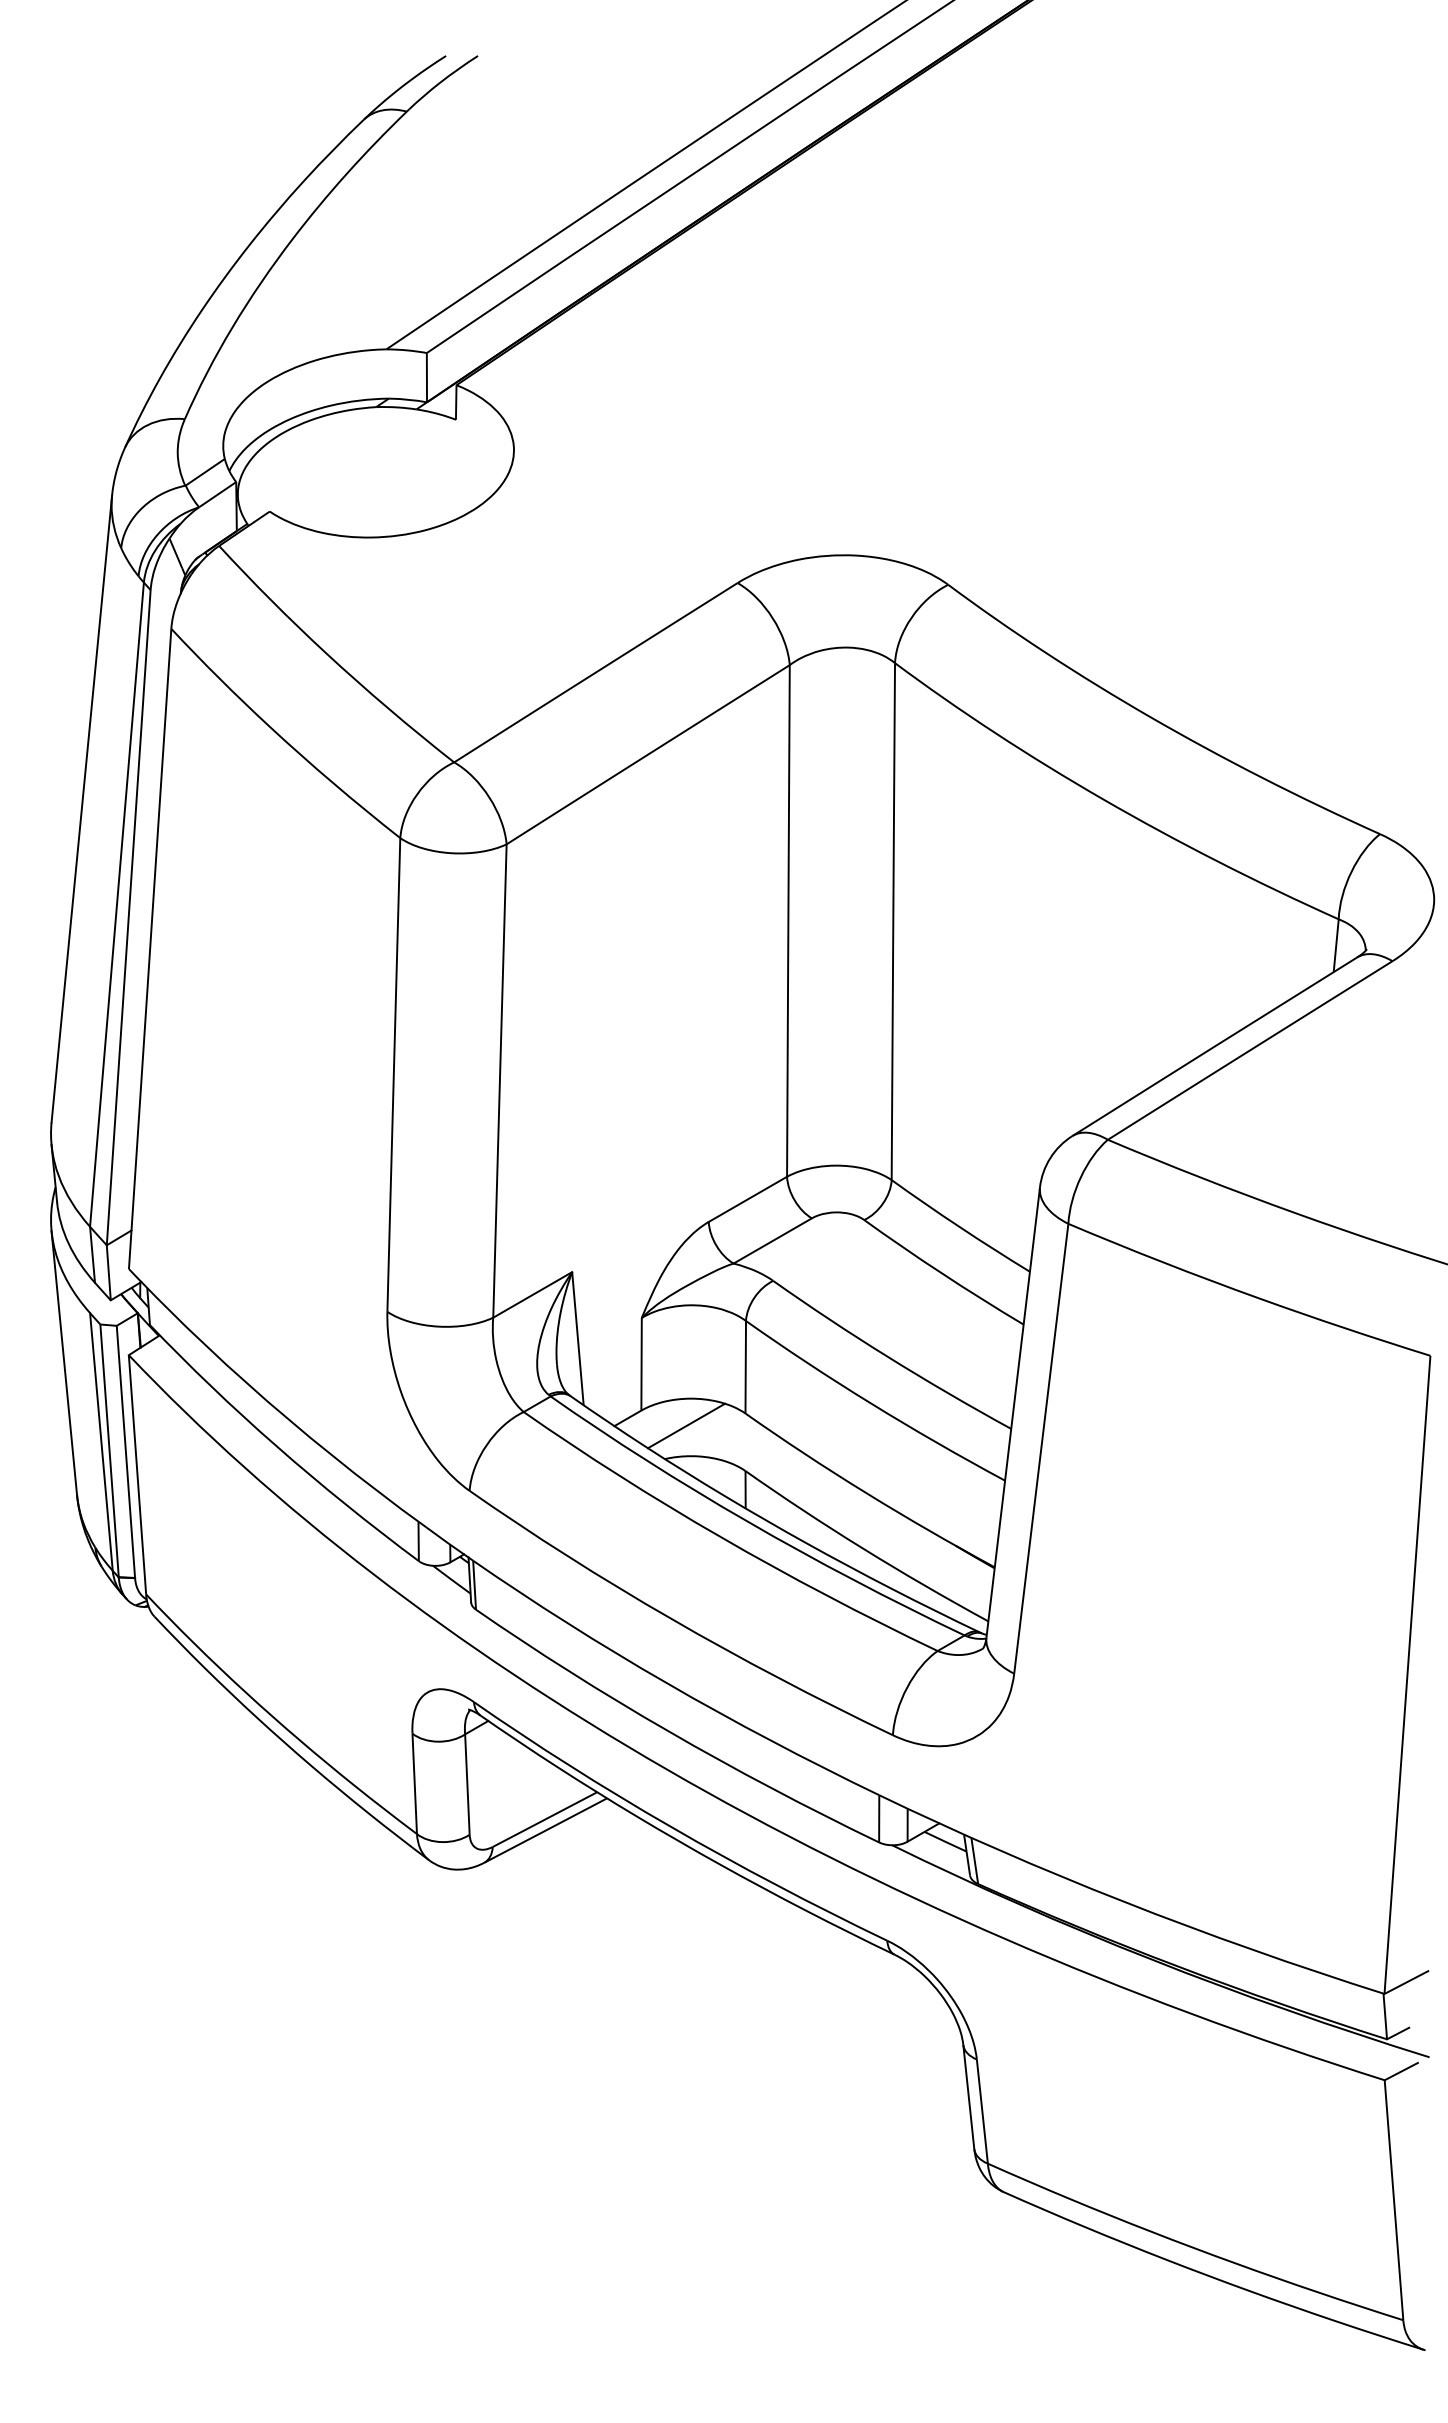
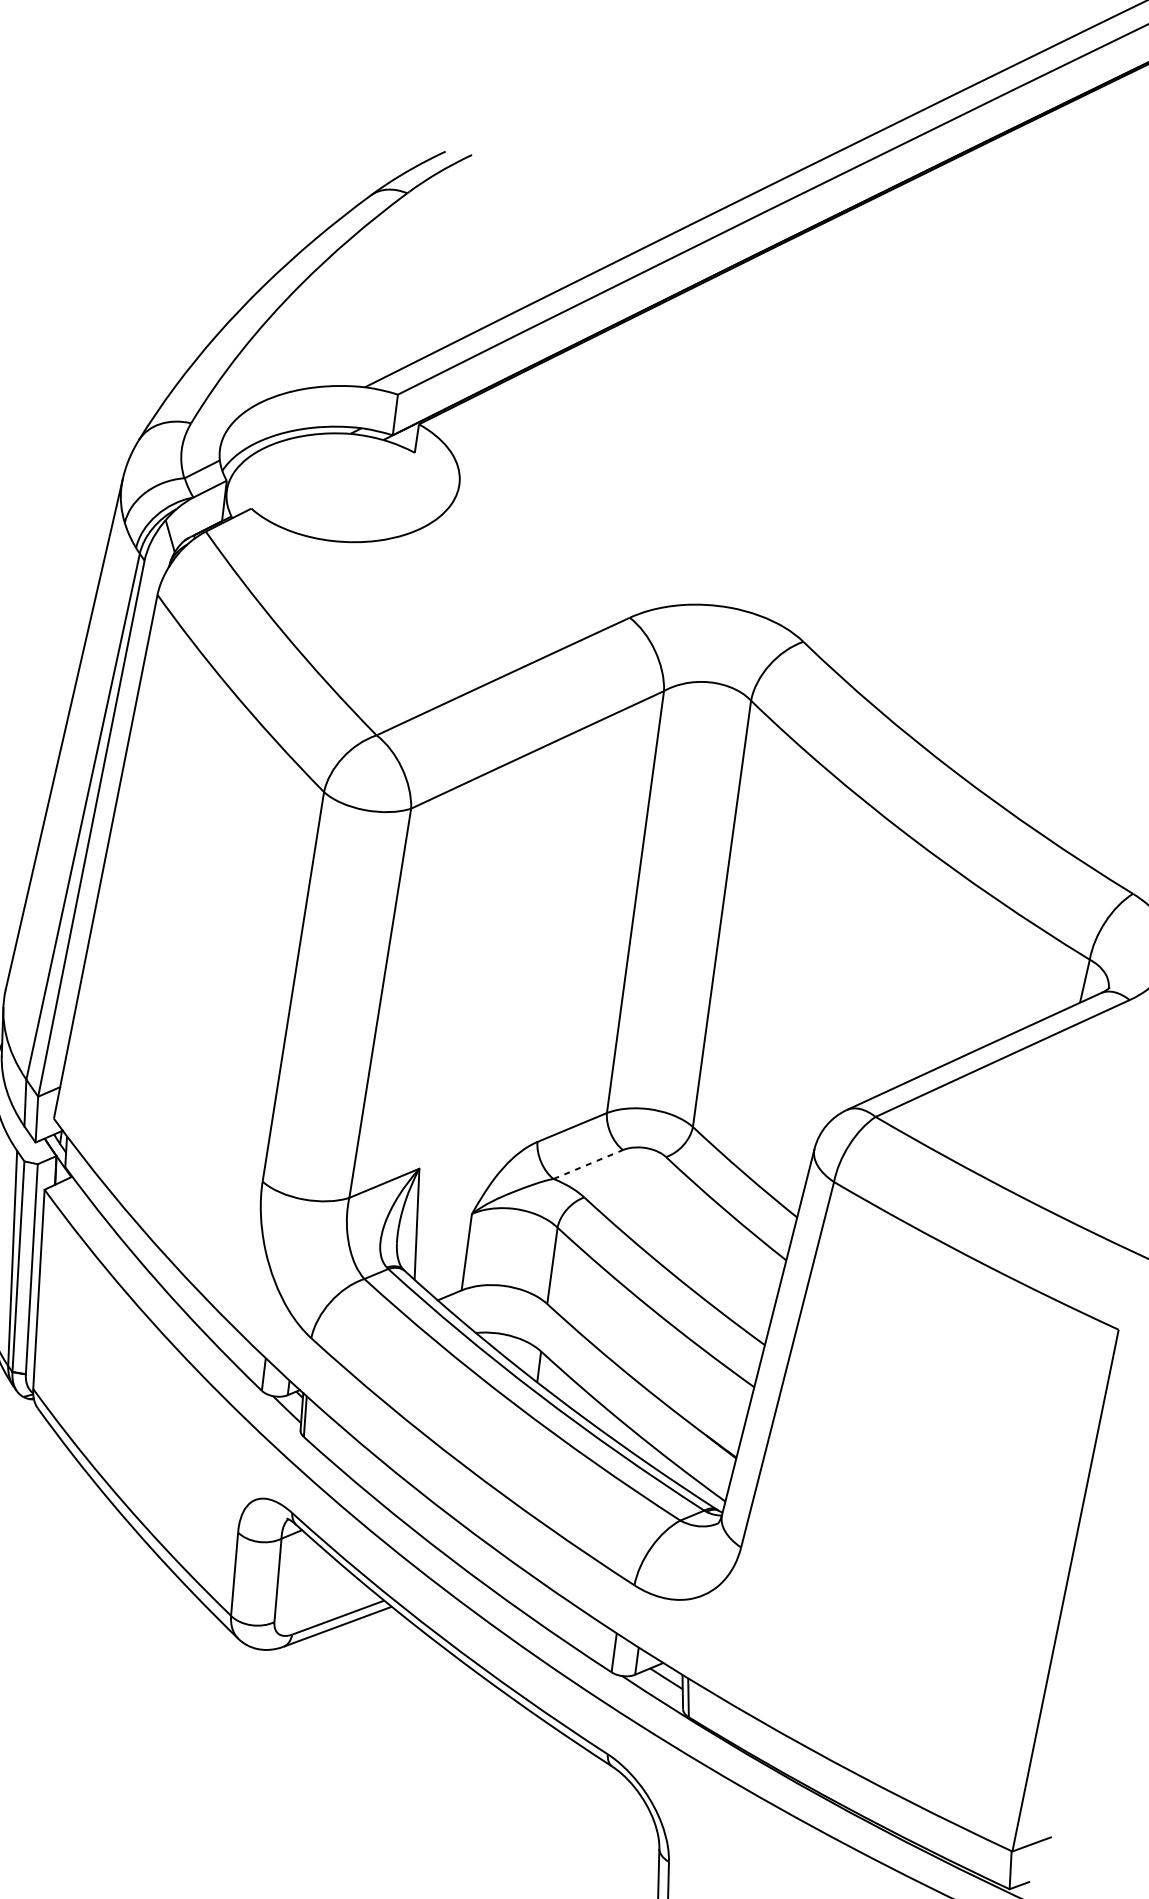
line: (773, 1240) -> (588, 1164), solid -> dashed
line: (686, 1425) -> (497, 1307), removed

